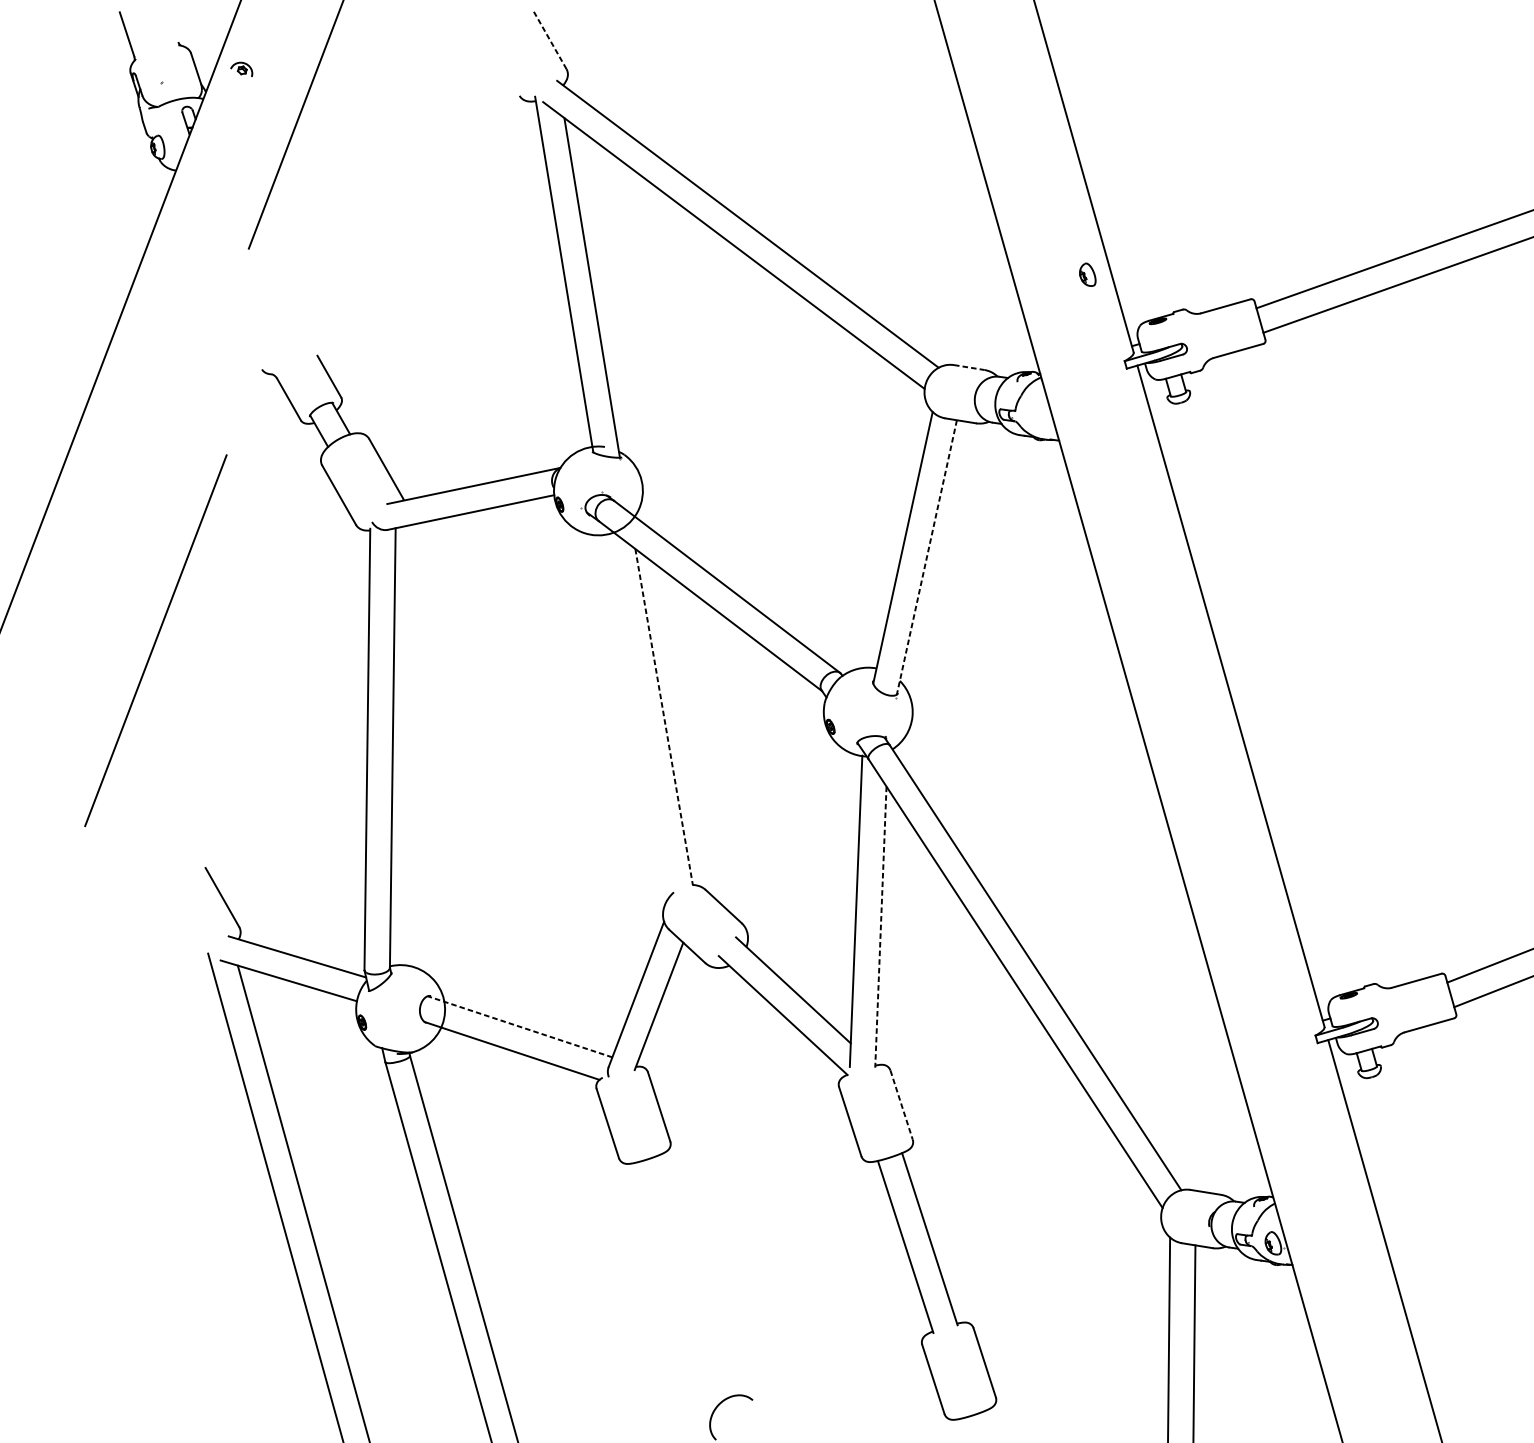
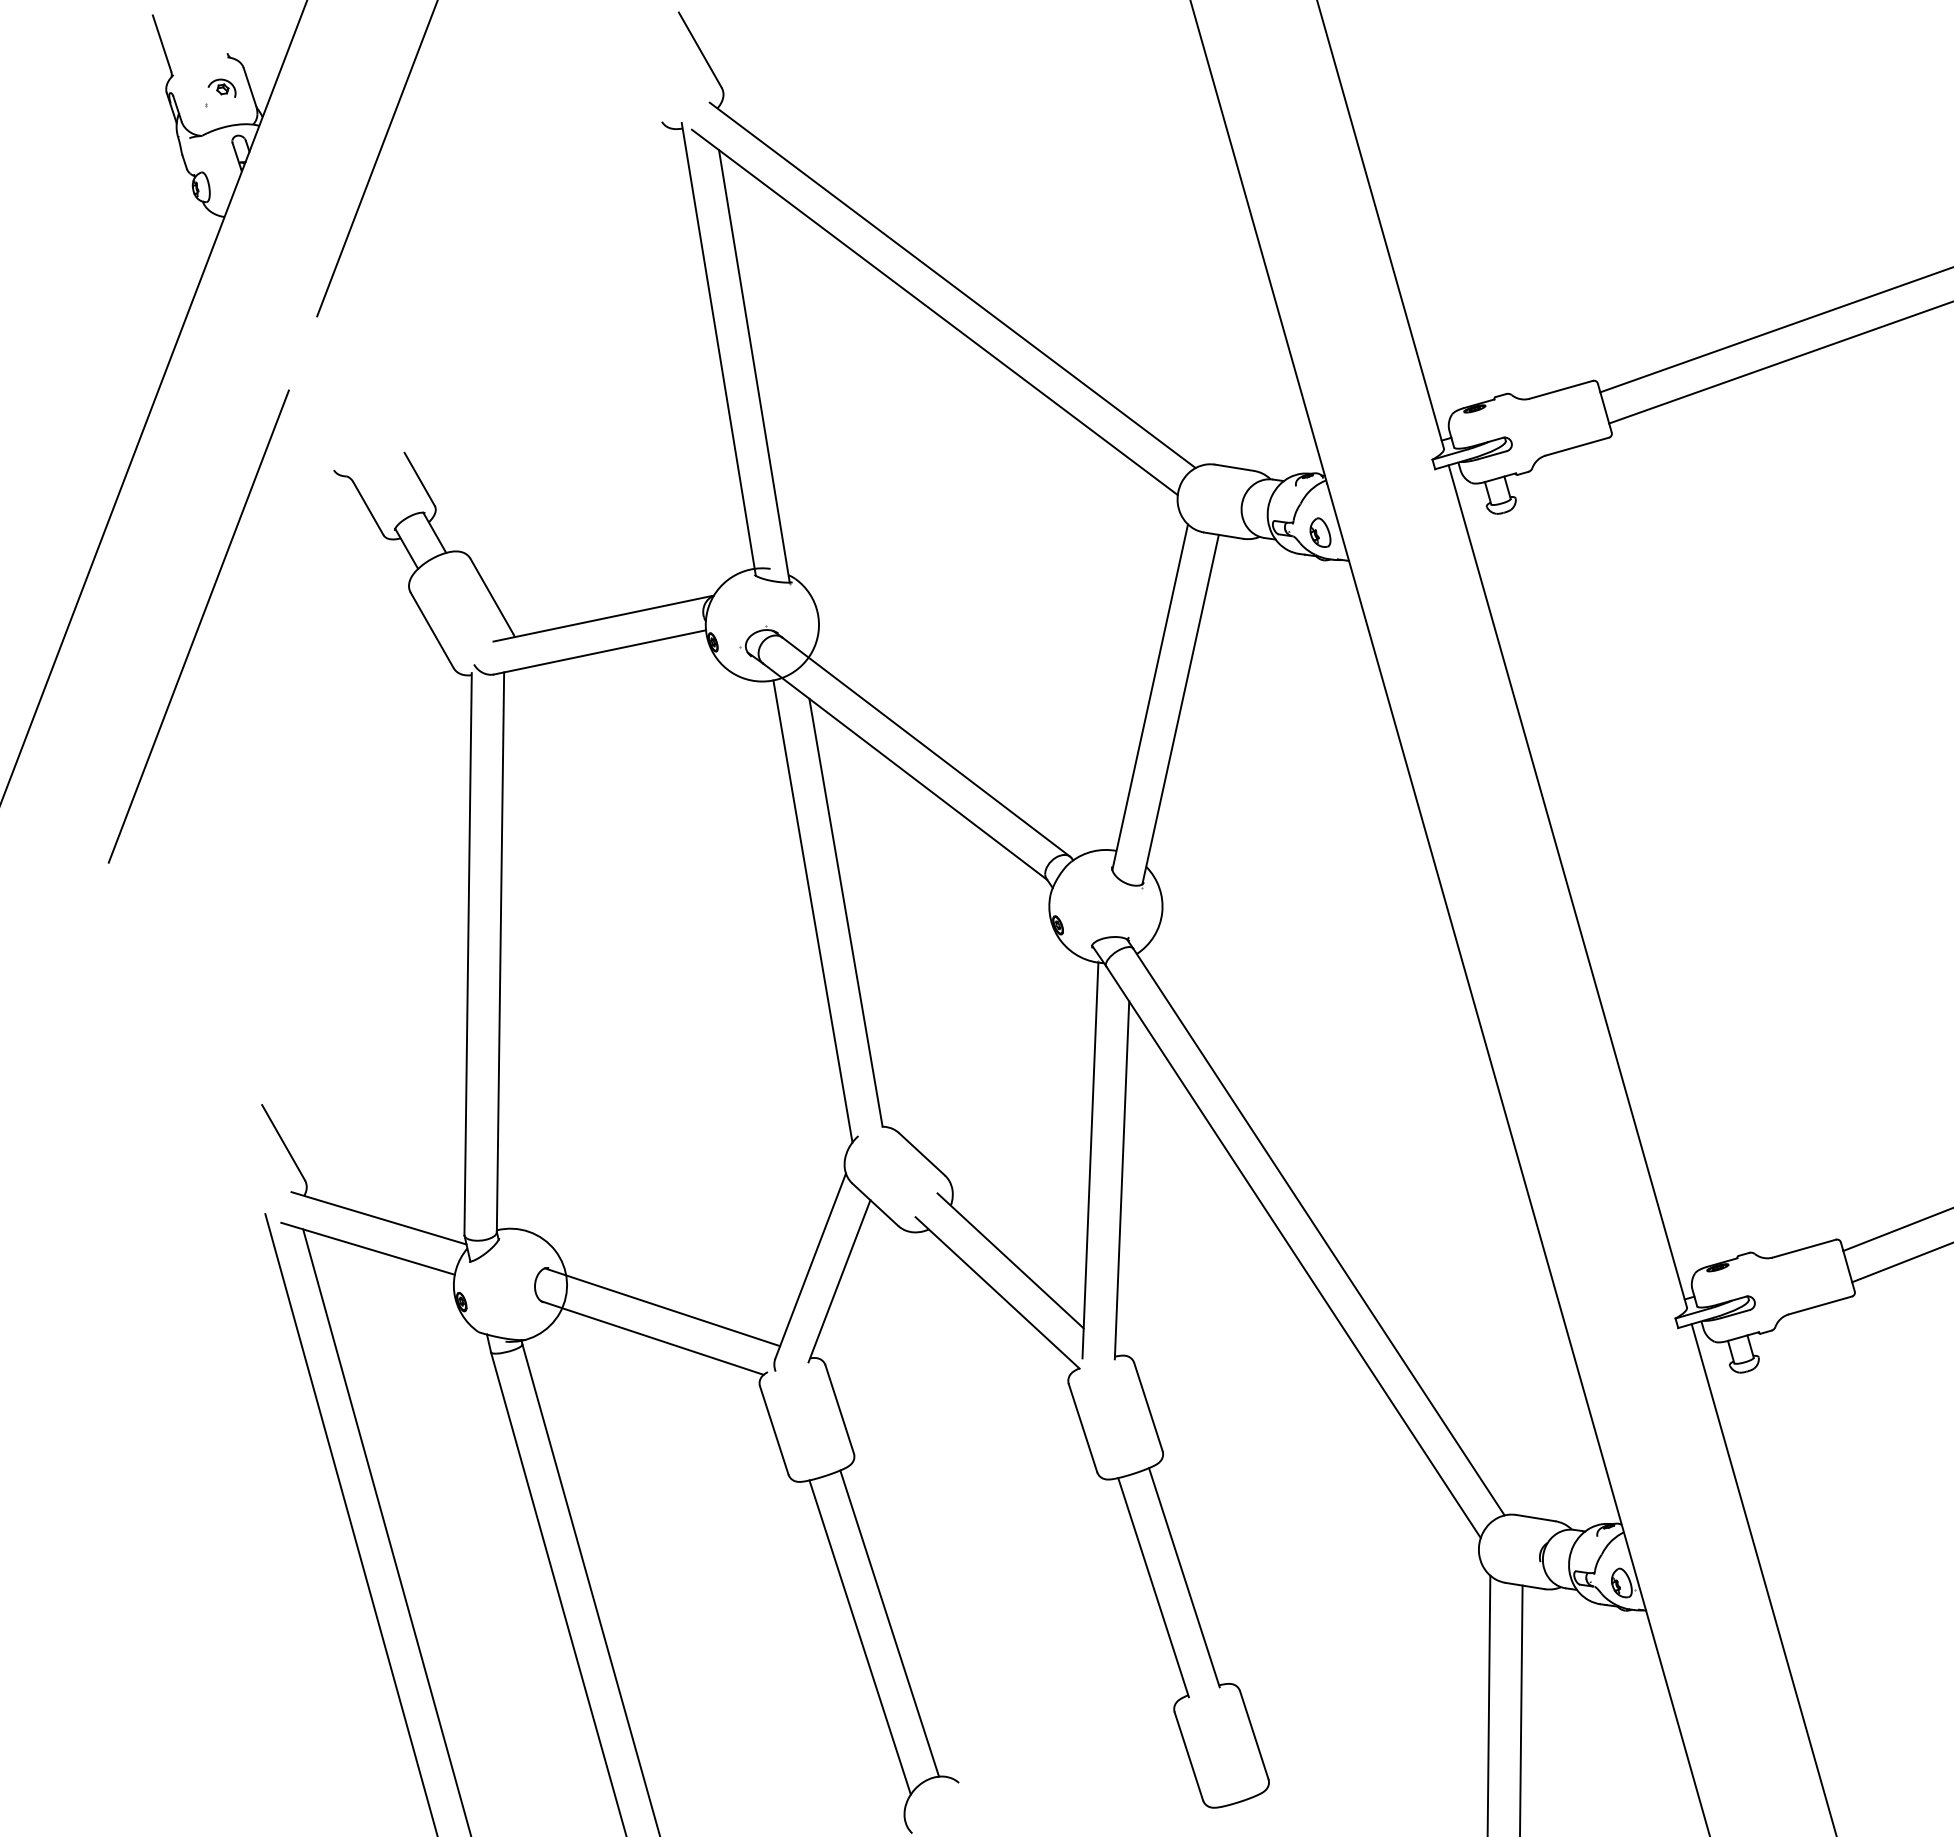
line: (549, 39) -> (700, 49), dashed -> solid
part: (241, 68) -> (221, 87), moved
part: (1087, 274) -> (1320, 532), moved
line: (969, 367) -> (1234, 467), dashed -> solid
line: (926, 557) -> (1180, 709), dashed -> solid
line: (155, 640) -> (198, 626), moved
line: (637, 716) -> (812, 911), added
line: (664, 717) -> (846, 913), dashed -> solid
line: (881, 927) -> (1122, 1180), dashed -> solid
line: (520, 1026) -> (662, 1307), dashed -> solid
line: (901, 1105) -> (1148, 1407), dashed -> solid
line: (698, 1275) -> (889, 1623), added
line: (674, 1286) -> (859, 1637), added

